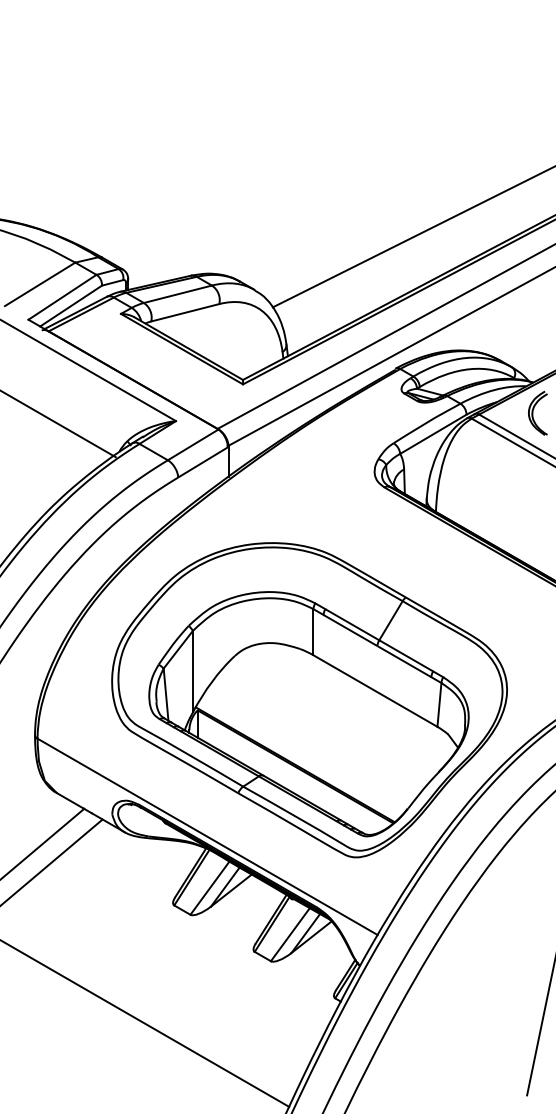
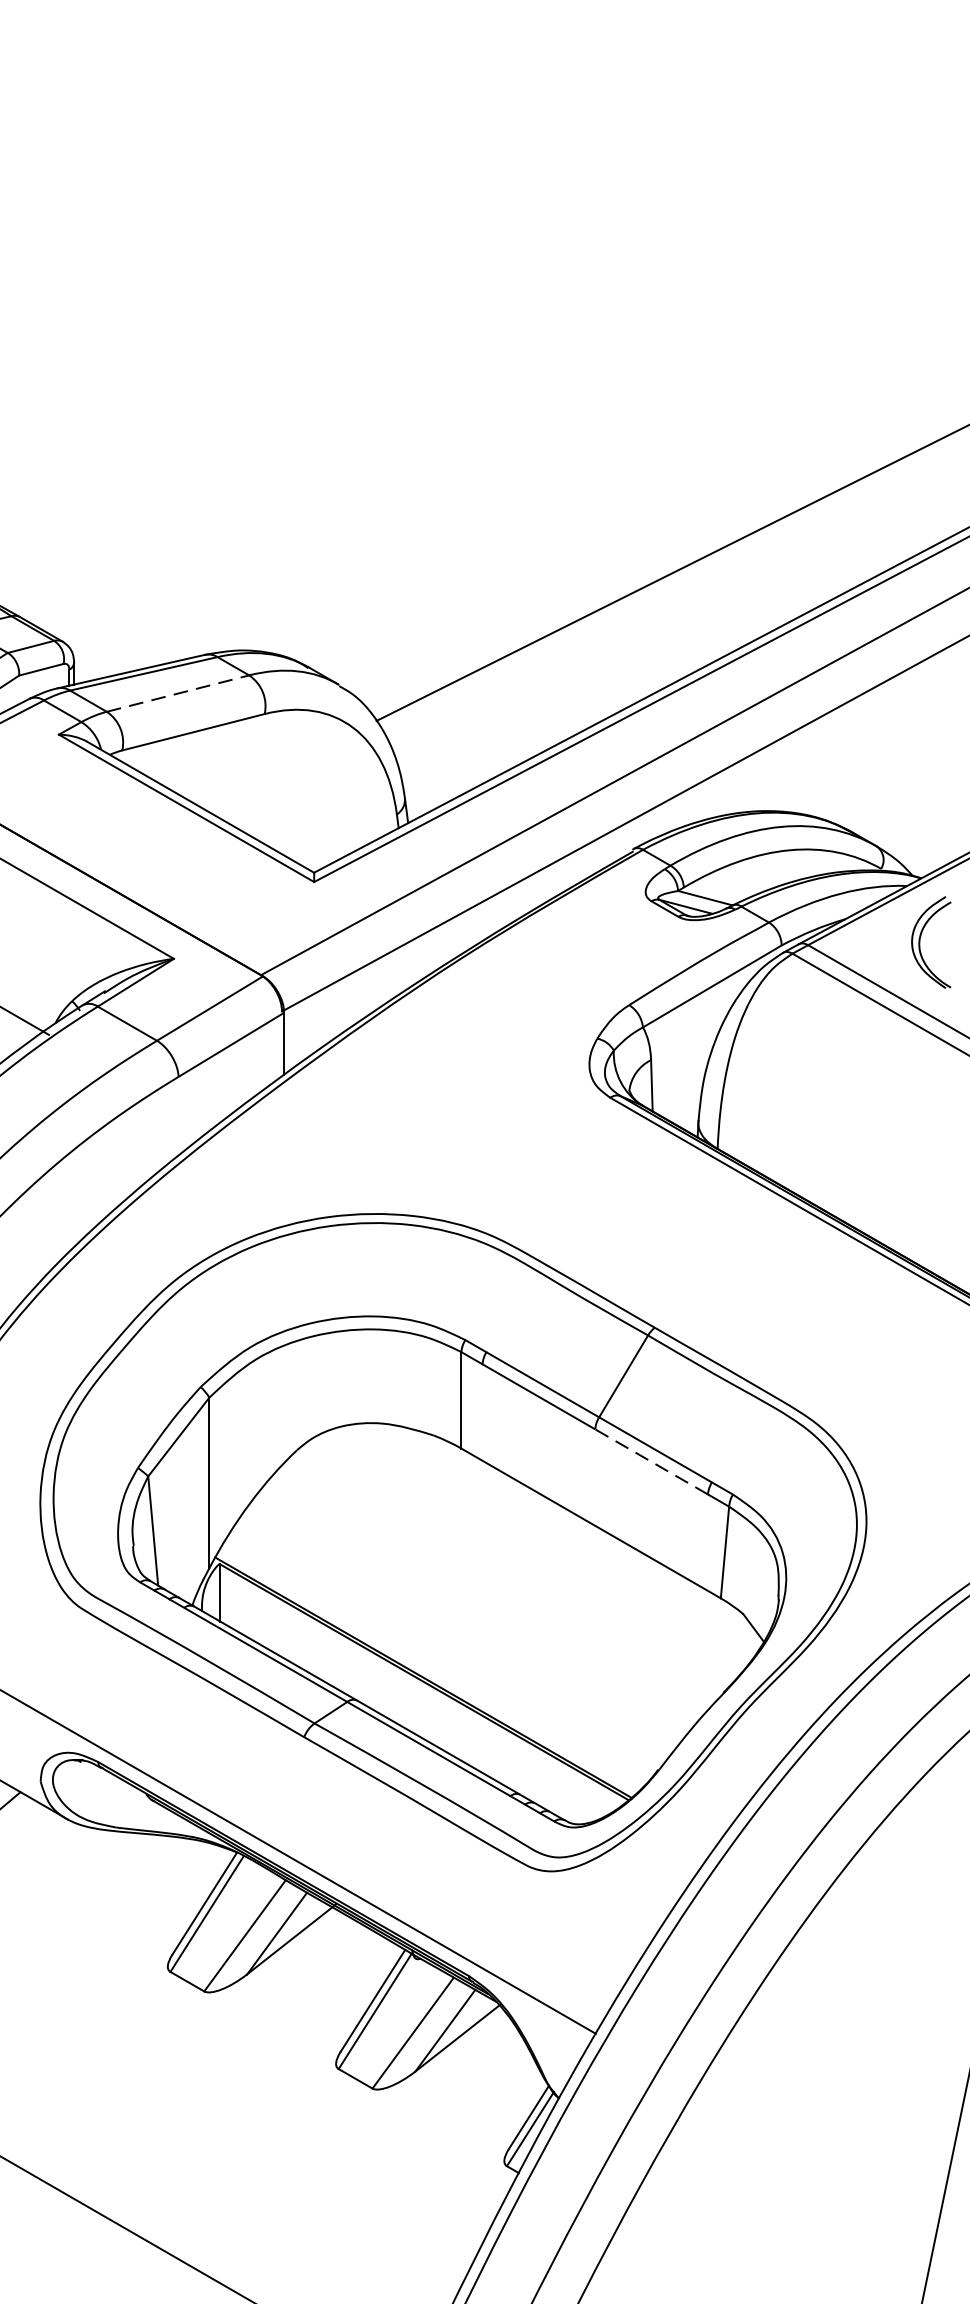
line: (178, 294) -> (179, 694), solid -> dashed
line: (404, 661) -> (651, 1461), solid -> dashed

